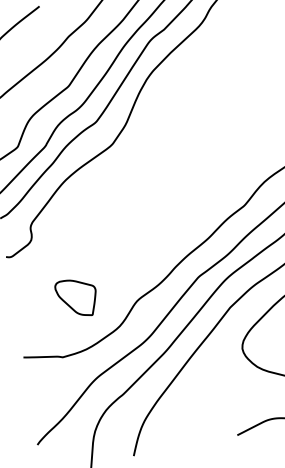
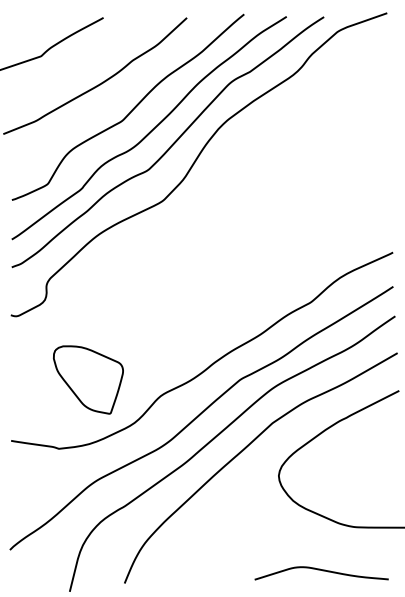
part: (76, 297) -> (88, 379), size x1.43

